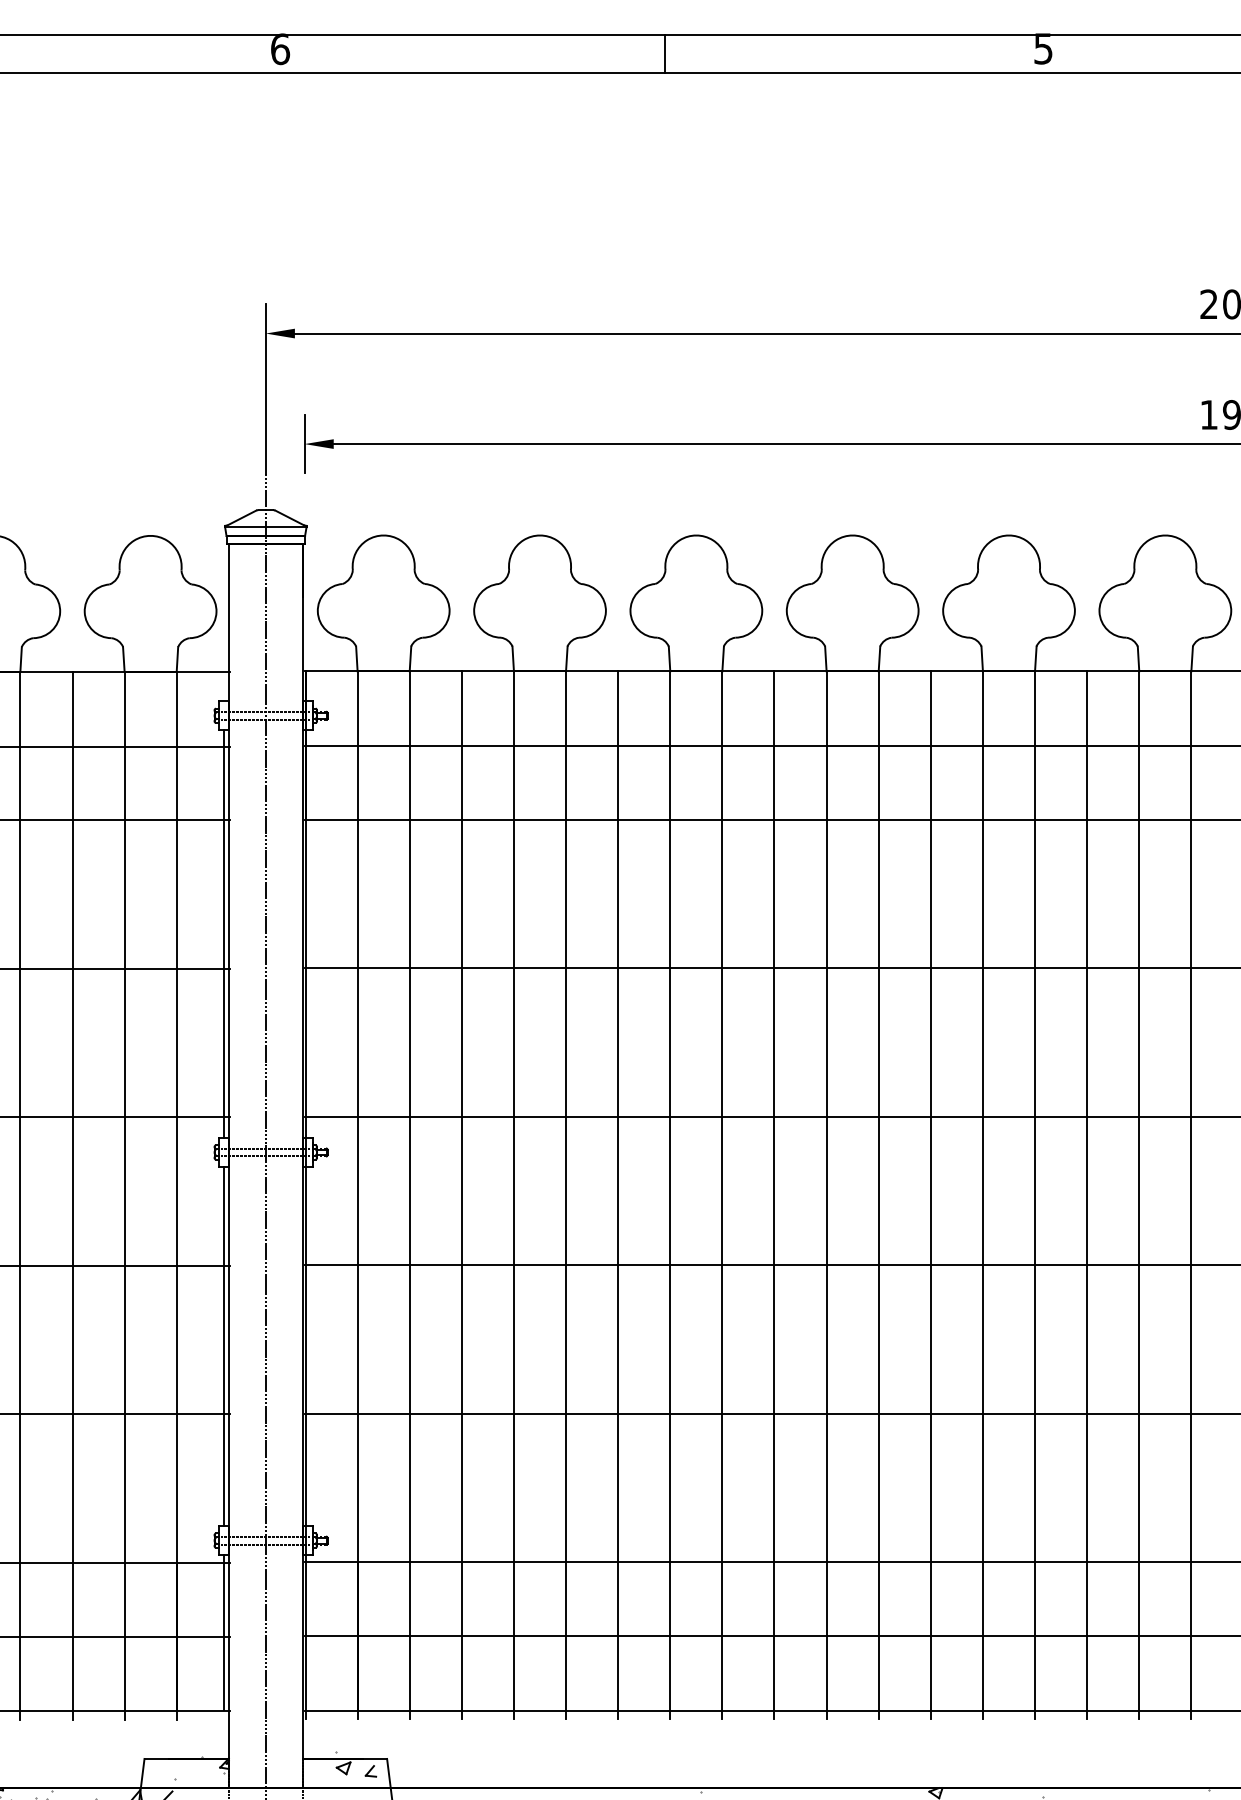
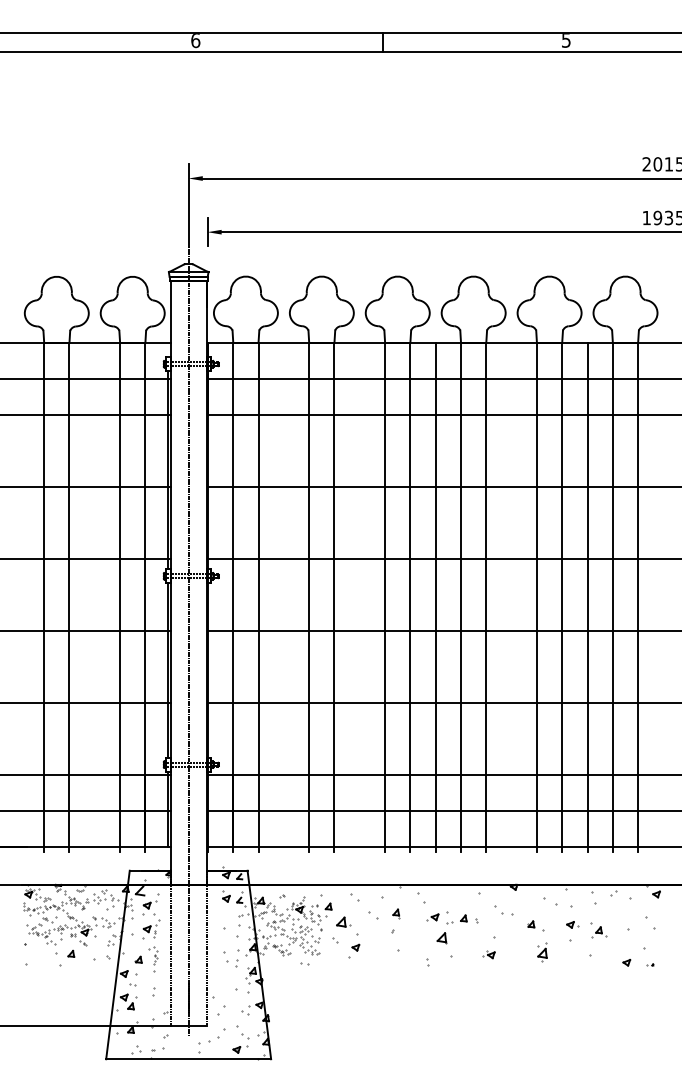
line: (71, 1194) -> (94, 596), removed
line: (461, 1194) -> (283, 596), removed
line: (617, 1194) -> (359, 596), removed
line: (930, 1194) -> (511, 596), removed

